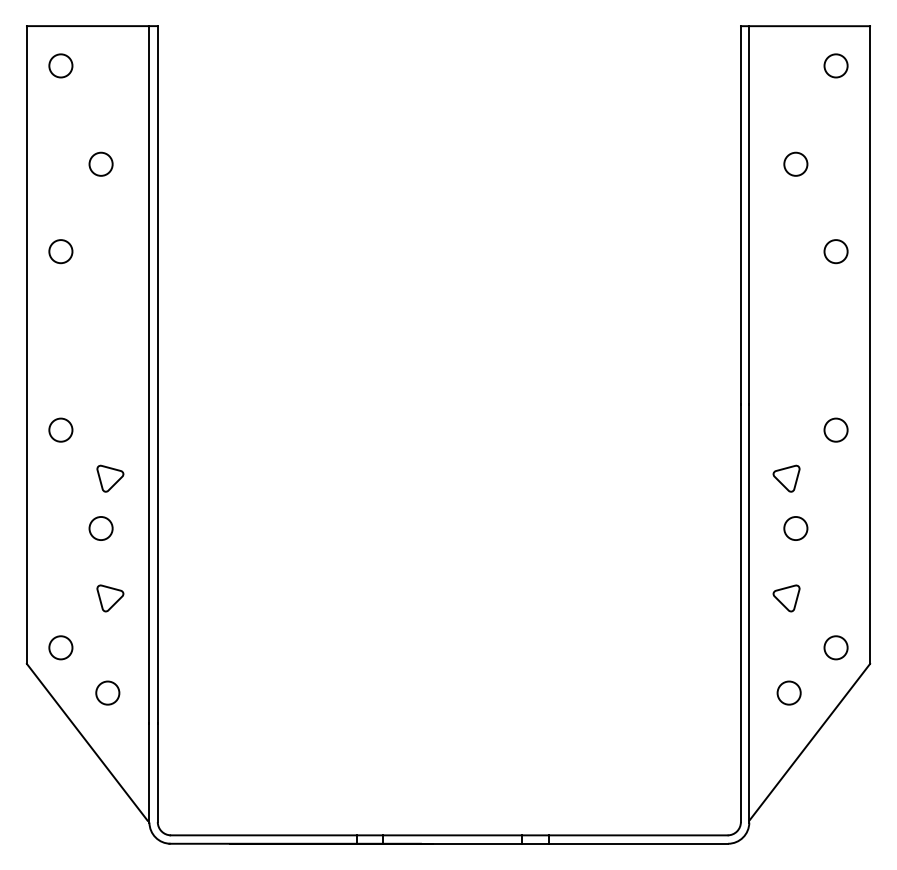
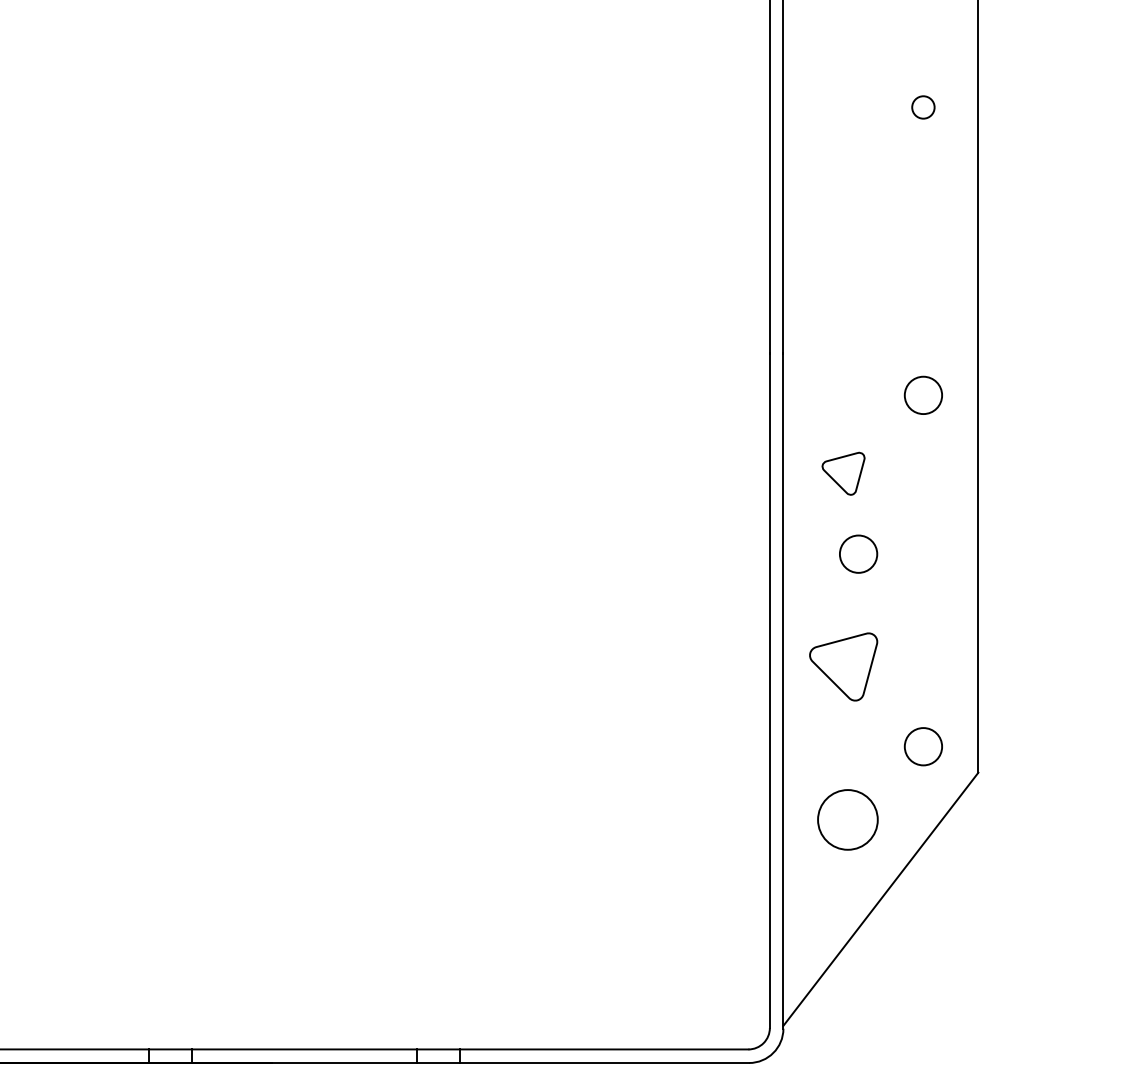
circle: (835, 251) -> (922, 107), size x0.6
part: (786, 598) -> (843, 667), size x1.6
circle: (788, 692) -> (846, 818), size x1.6

